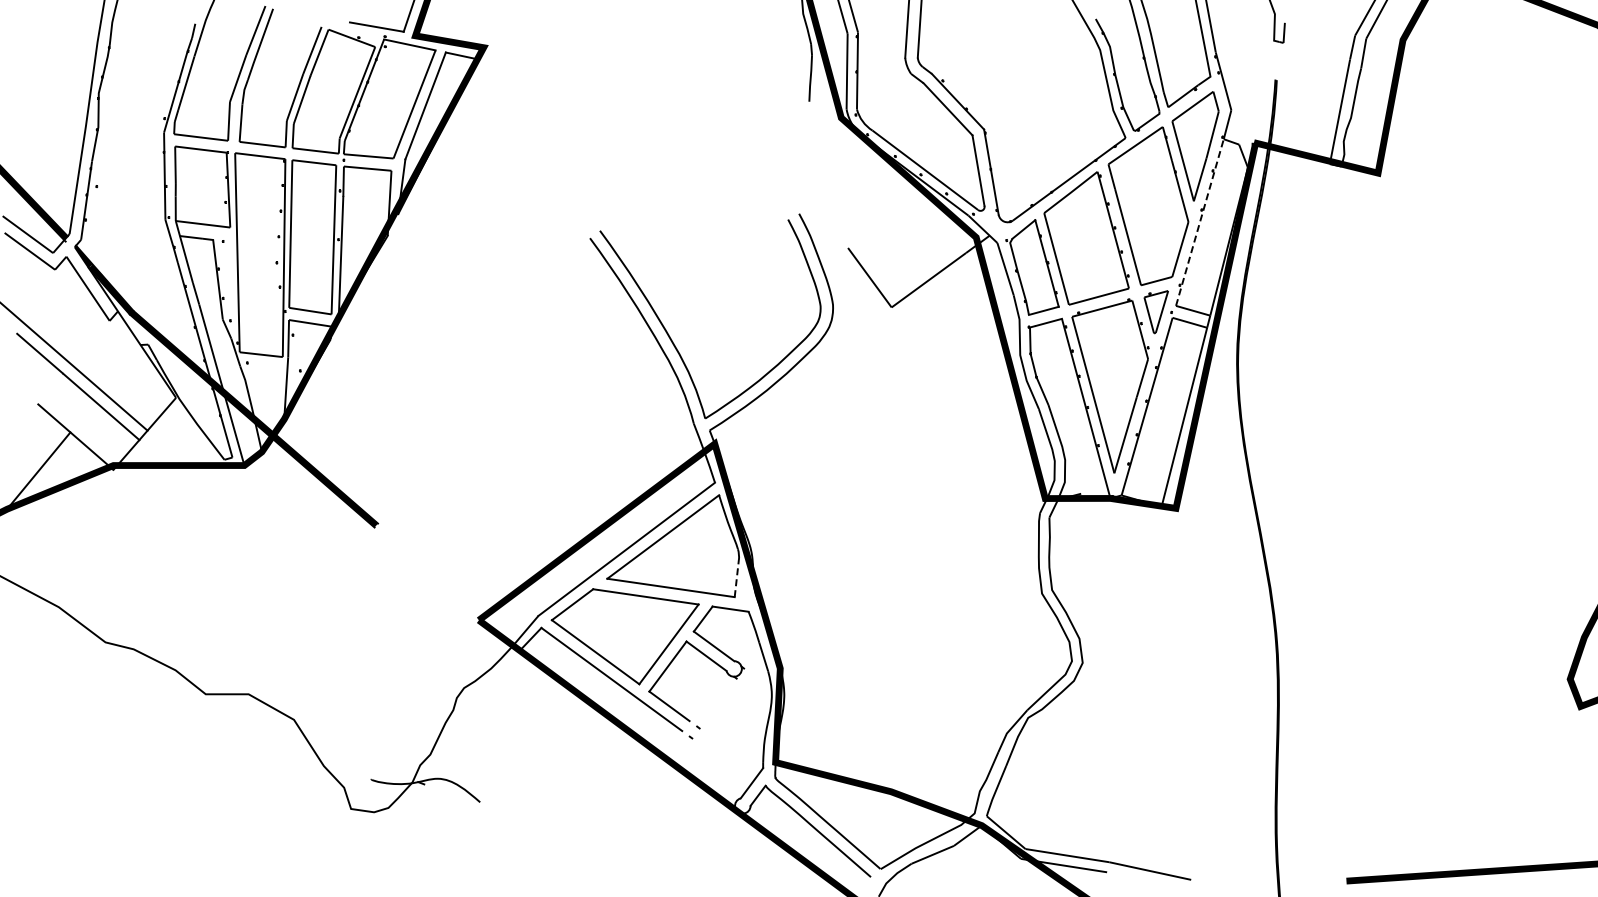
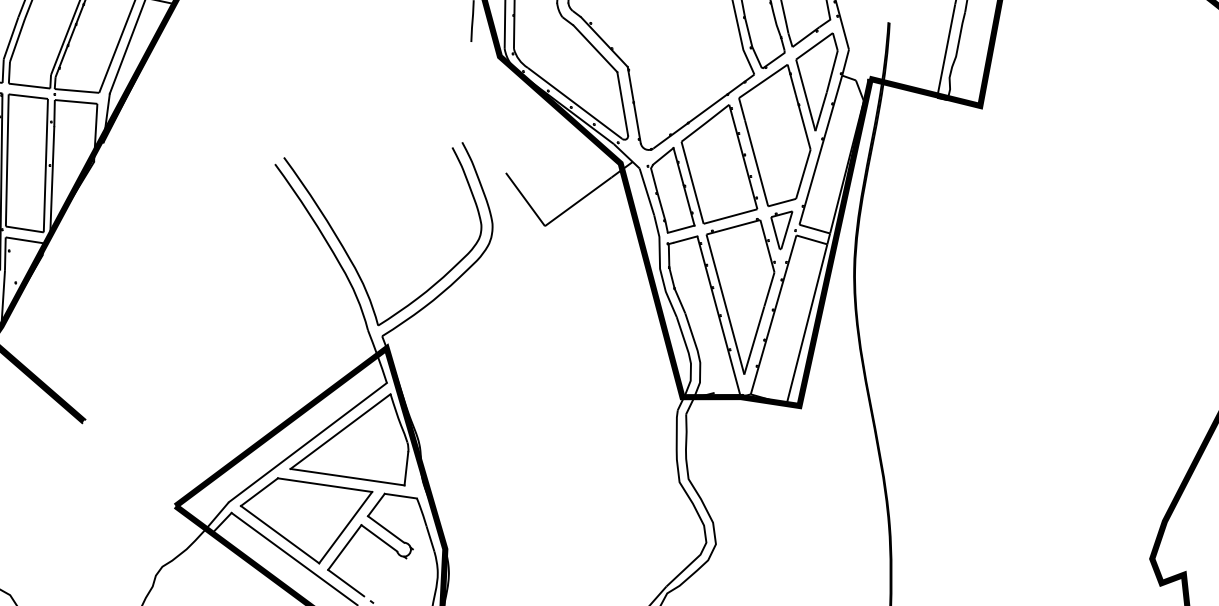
line: (1199, 222) -> (820, 150), dashed -> solid
line: (736, 578) -> (406, 468), dashed -> solid

